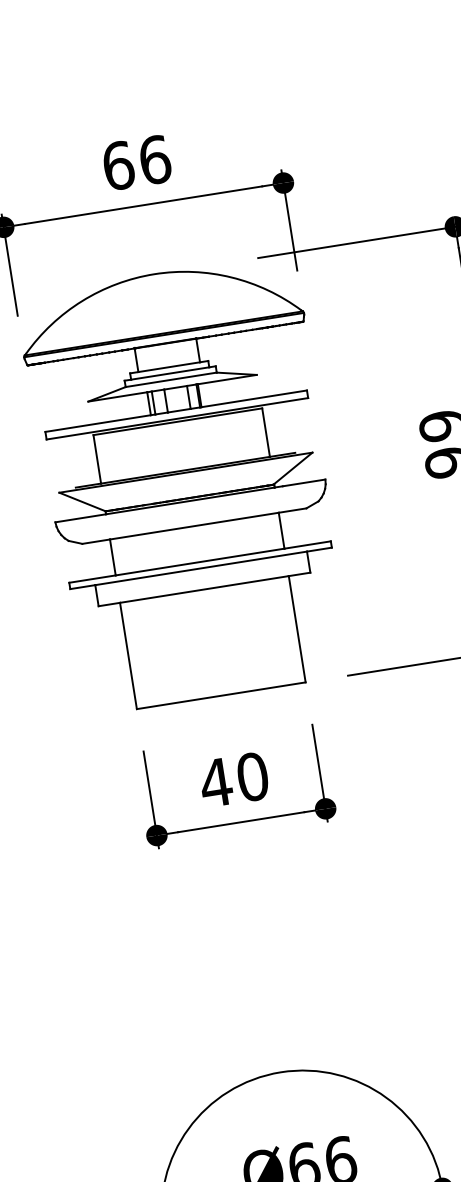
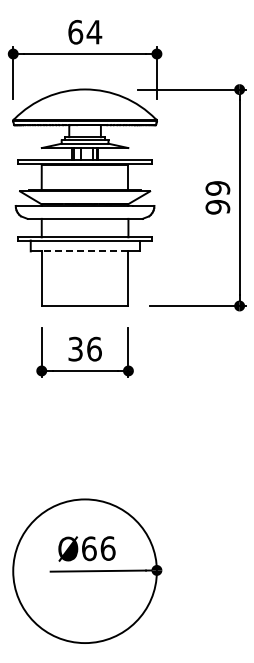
text: (154, 158) -> (94, 31), 66 -> 64
line: (203, 589) -> (84, 251), solid -> dashed
text: (233, 778) -> (84, 348), 40 -> 36

